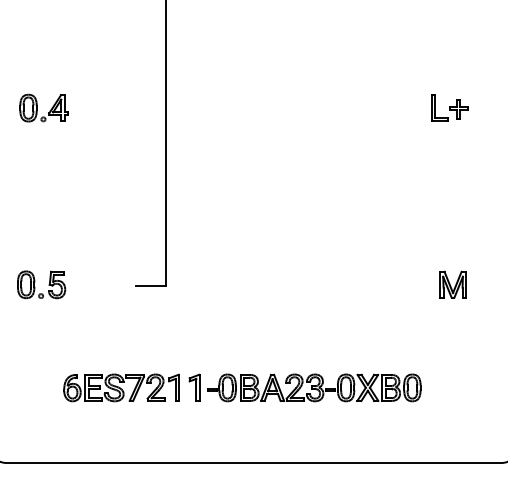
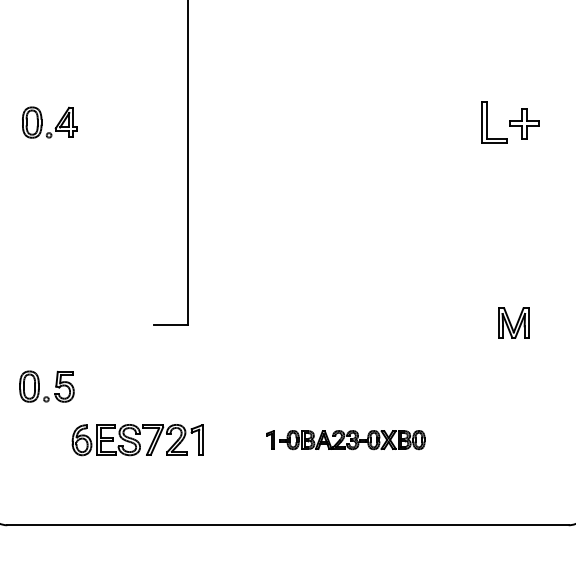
part: (449, 107) -> (509, 121), size x1.4
part: (35, 282) -> (40, 383), moved
part: (304, 387) -> (345, 439), size x0.6

